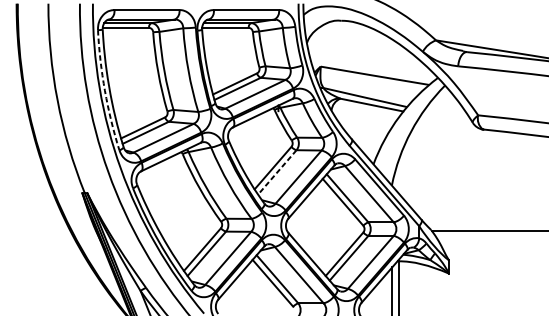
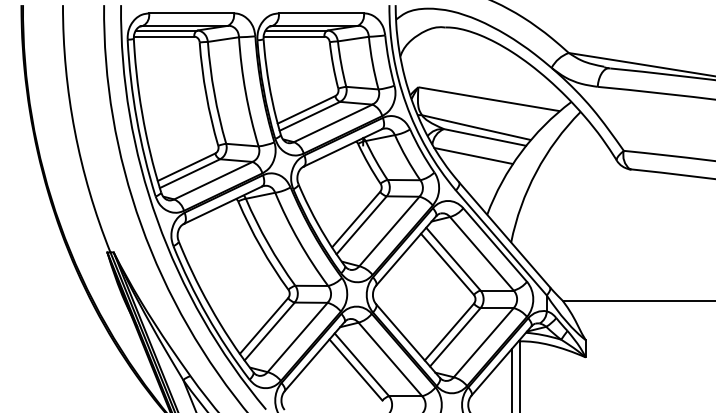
arc: (104, 90) -> (136, 118), dashed -> solid
line: (363, 119) -> (473, 156), added
line: (277, 172) -> (361, 225), dashed -> solid

